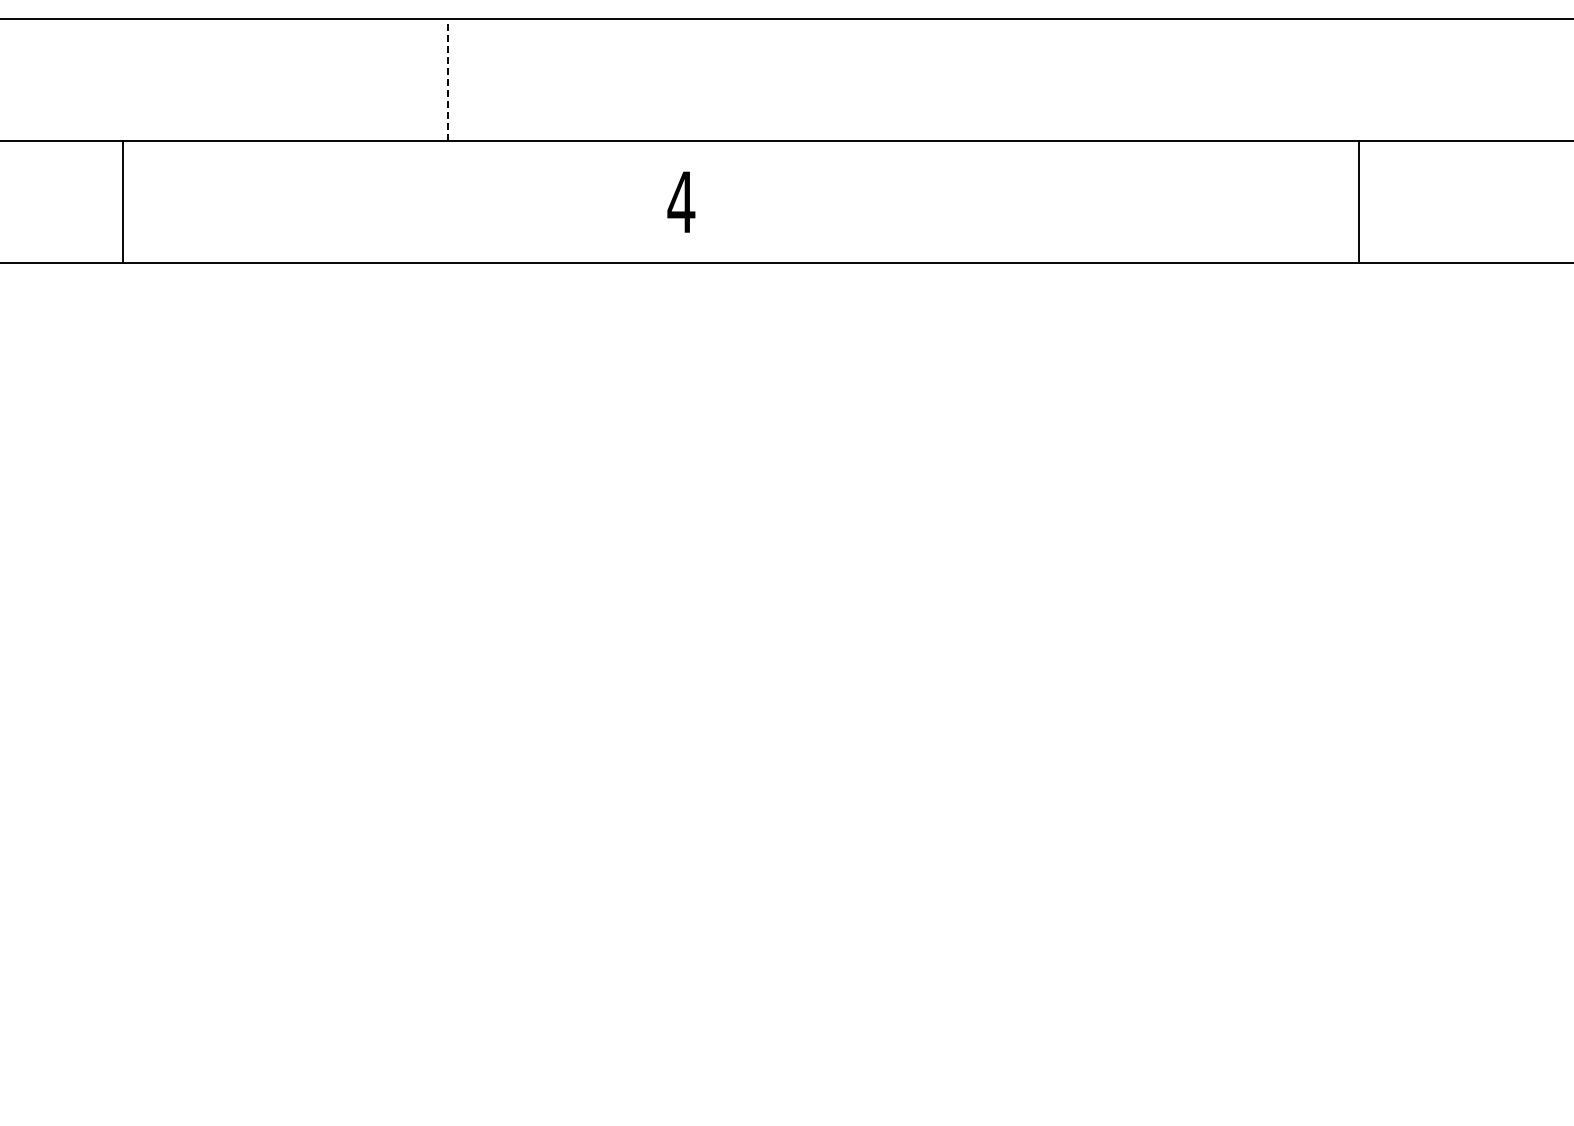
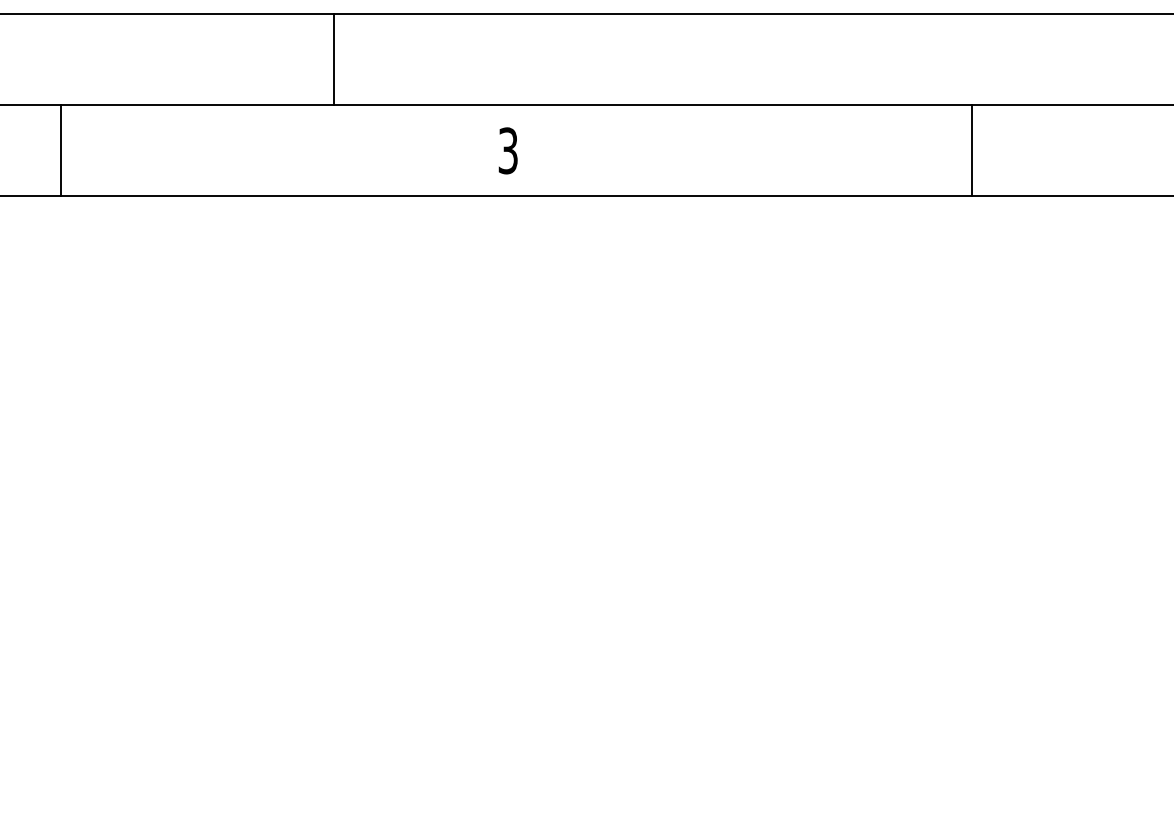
line: (448, 79) -> (334, 59), dashed -> solid
text: (681, 201) -> (508, 150), 4 -> 3
line: (123, 202) -> (61, 151), moved
line: (1358, 202) -> (971, 151), moved

